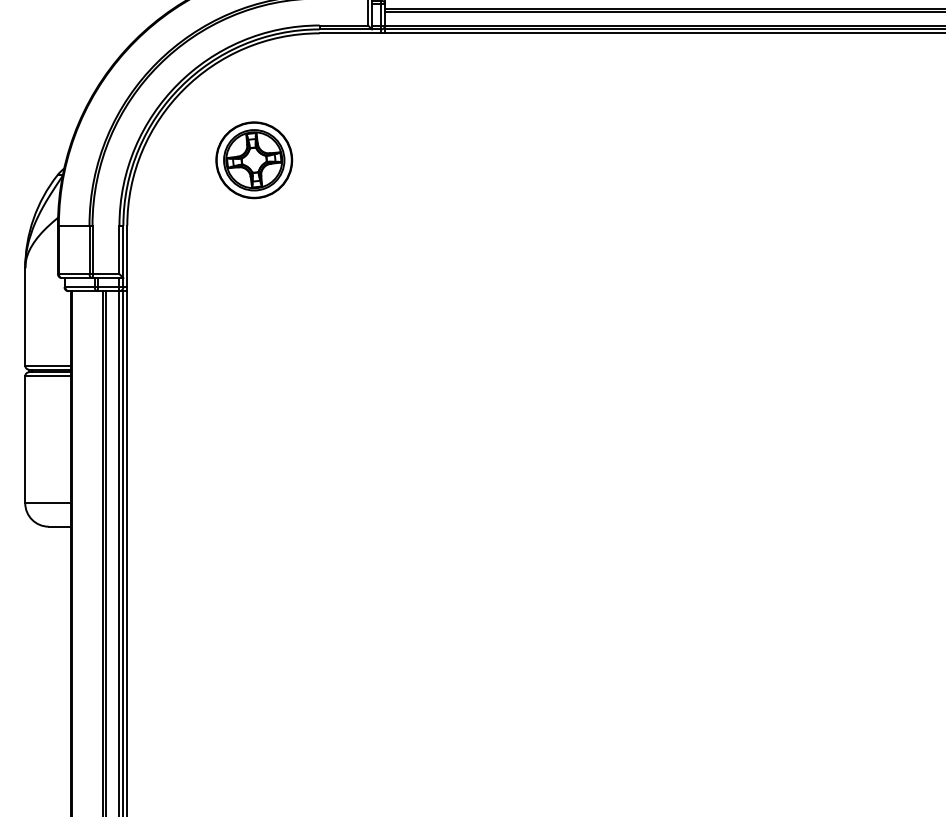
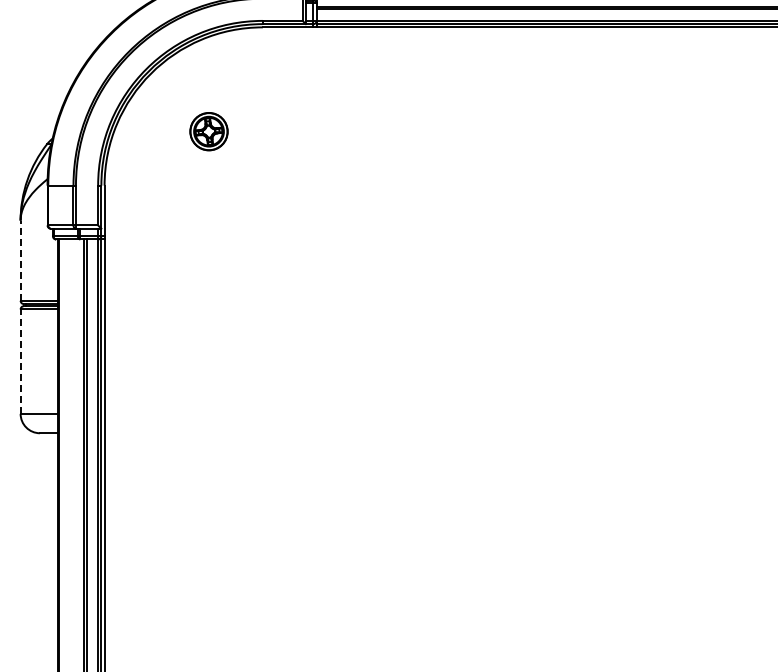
part: (253, 159) -> (208, 131), size x0.6
line: (25, 316) -> (20, 260), solid -> dashed
line: (25, 439) -> (20, 361), solid -> dashed

